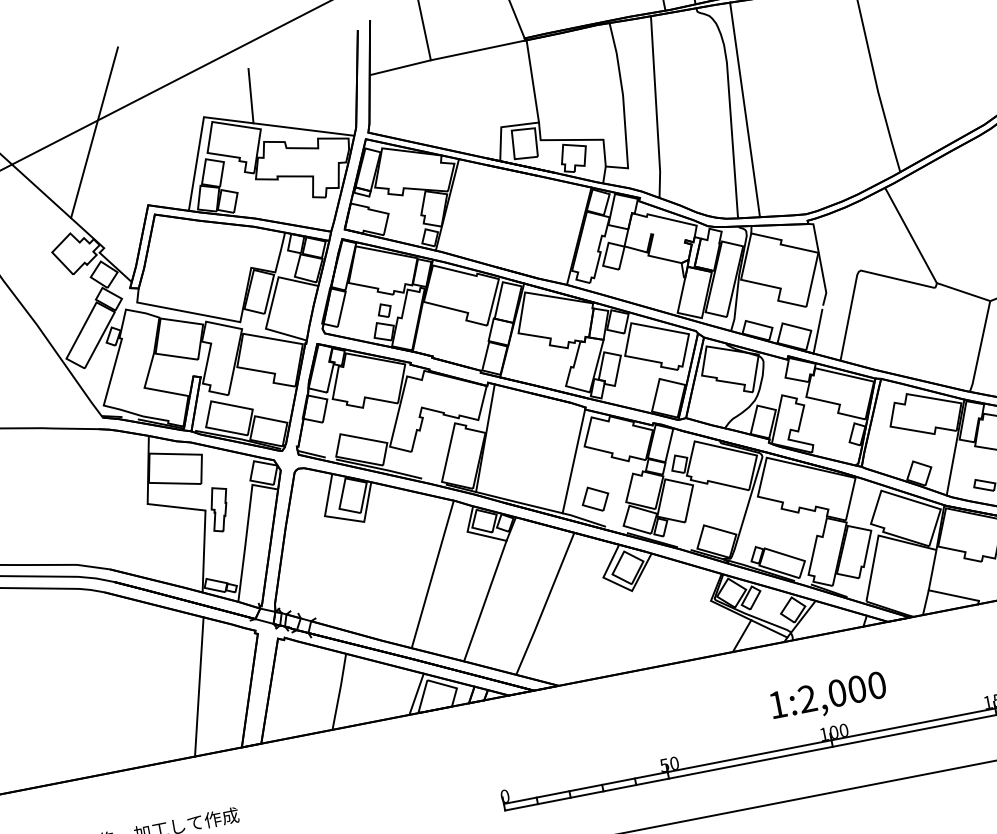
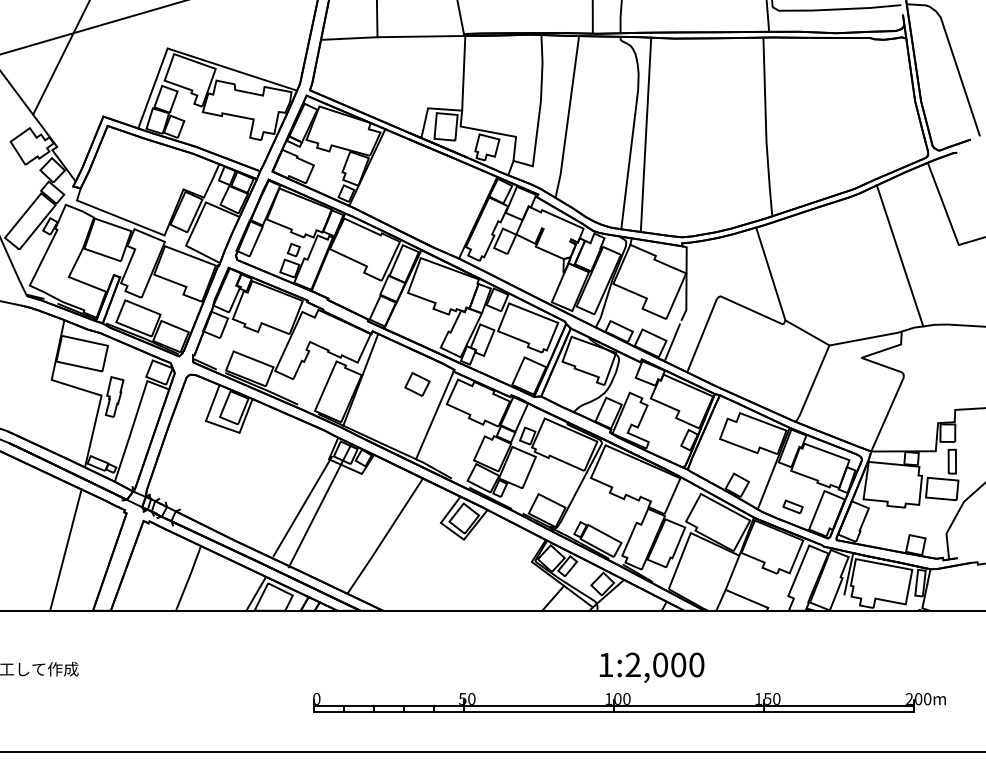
line: (250, 95) -> (212, 37), removed
part: (595, 499) -> (417, 384), moved
line: (432, 574) -> (319, 505), moved
line: (484, 600) -> (302, 505), moved
text: (829, 697) -> (652, 667), moved

